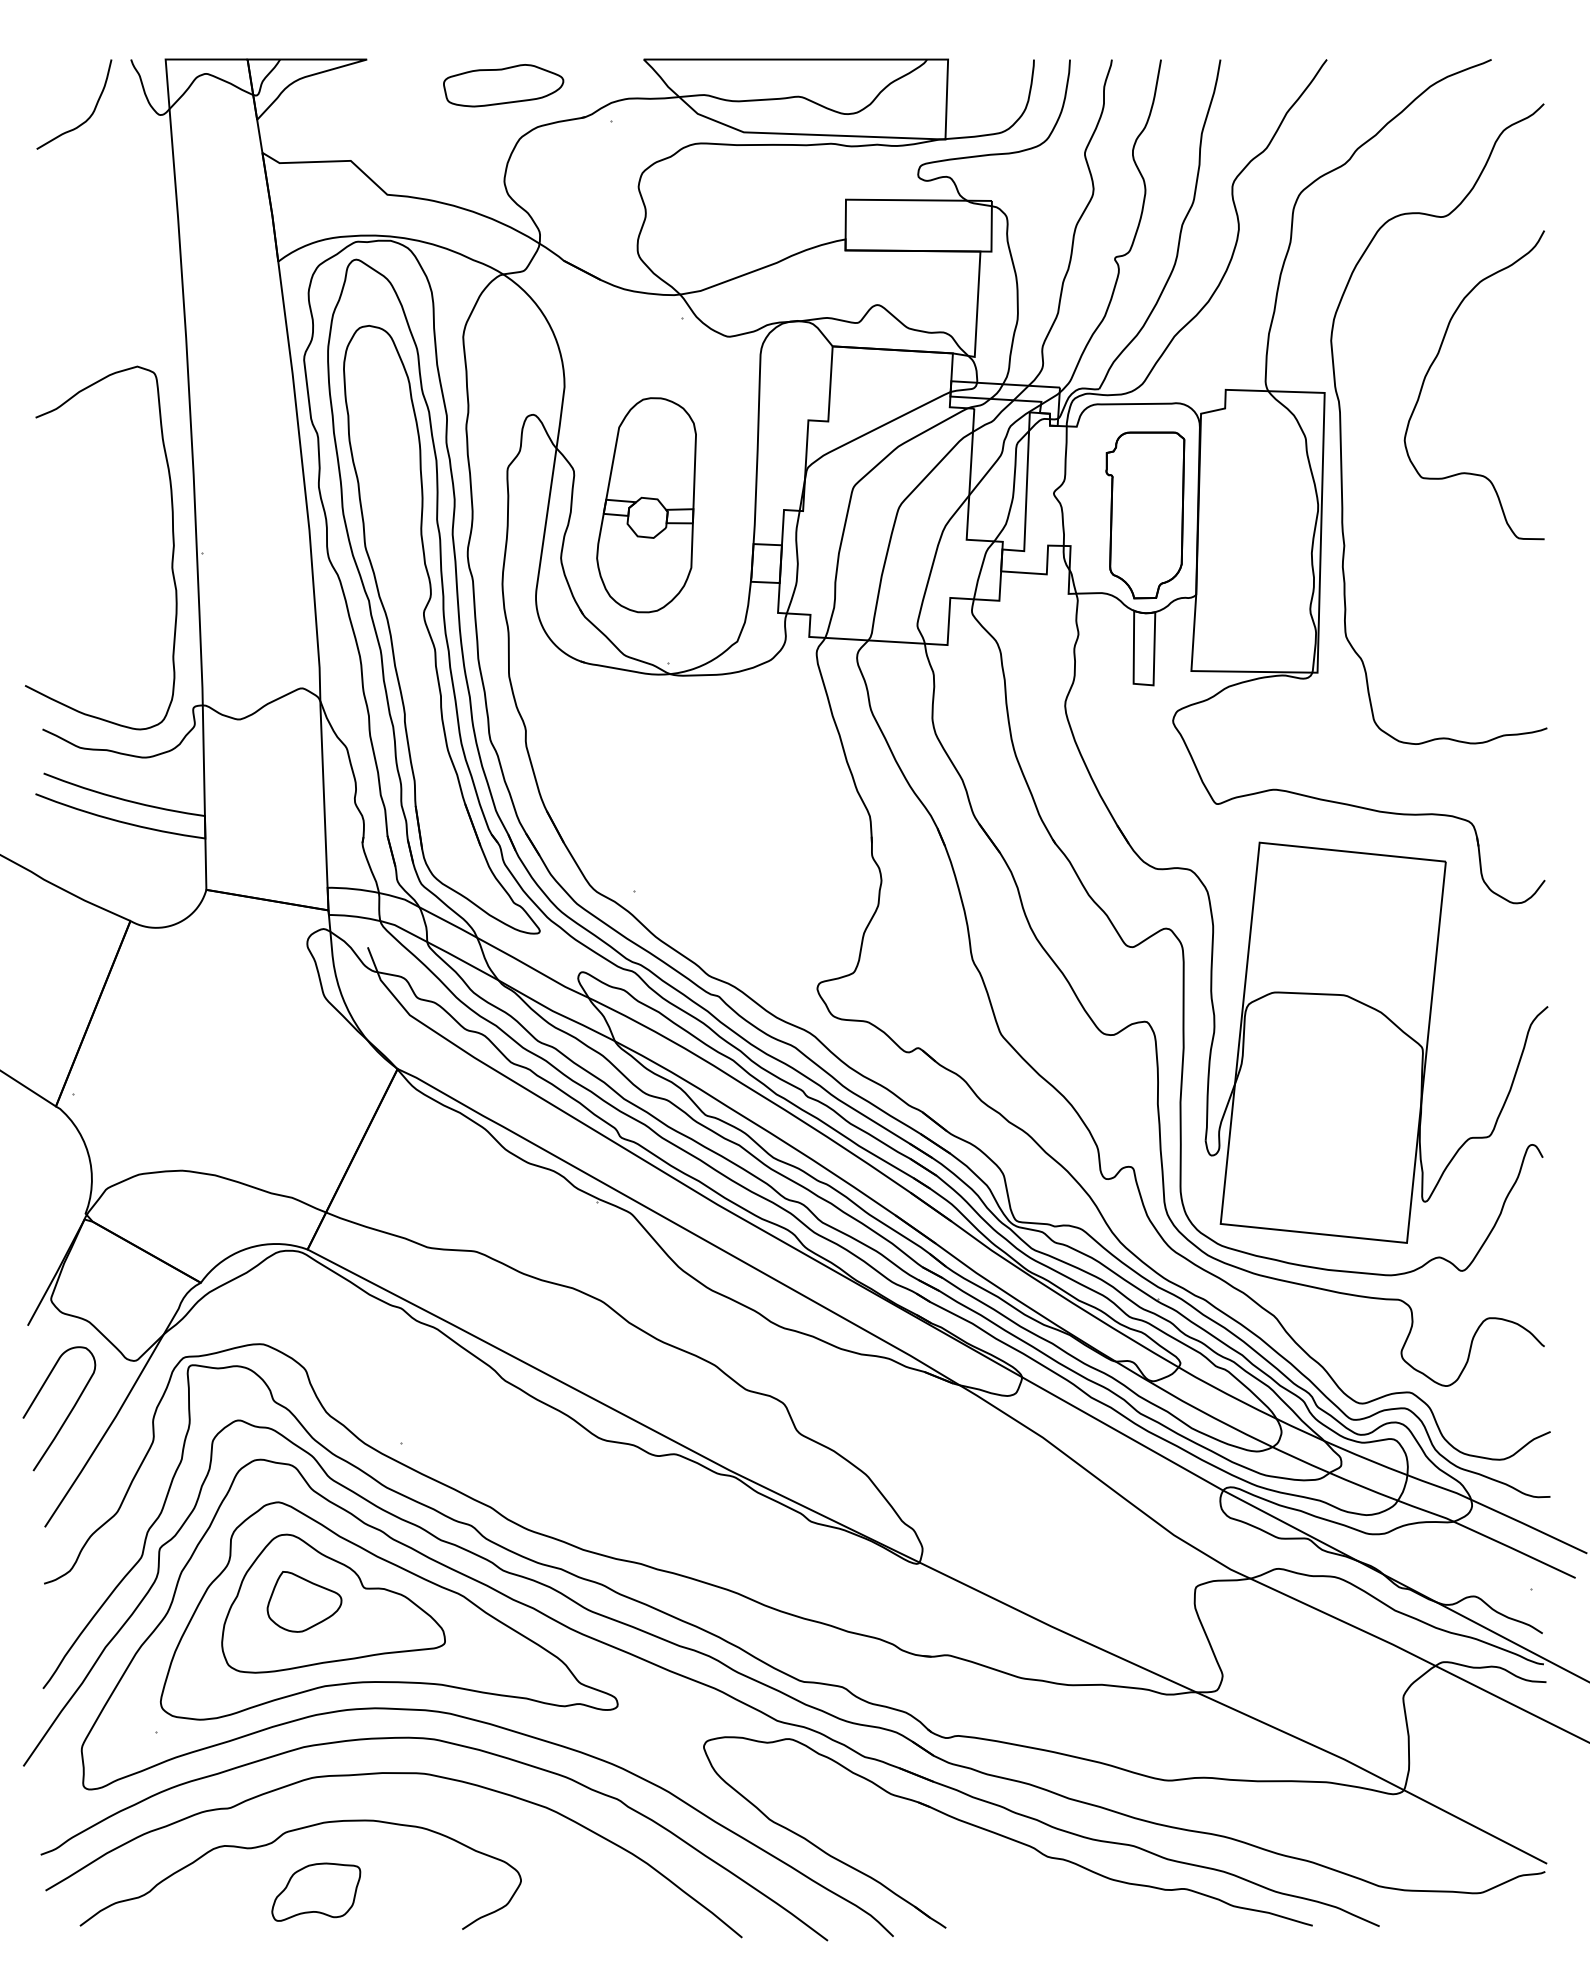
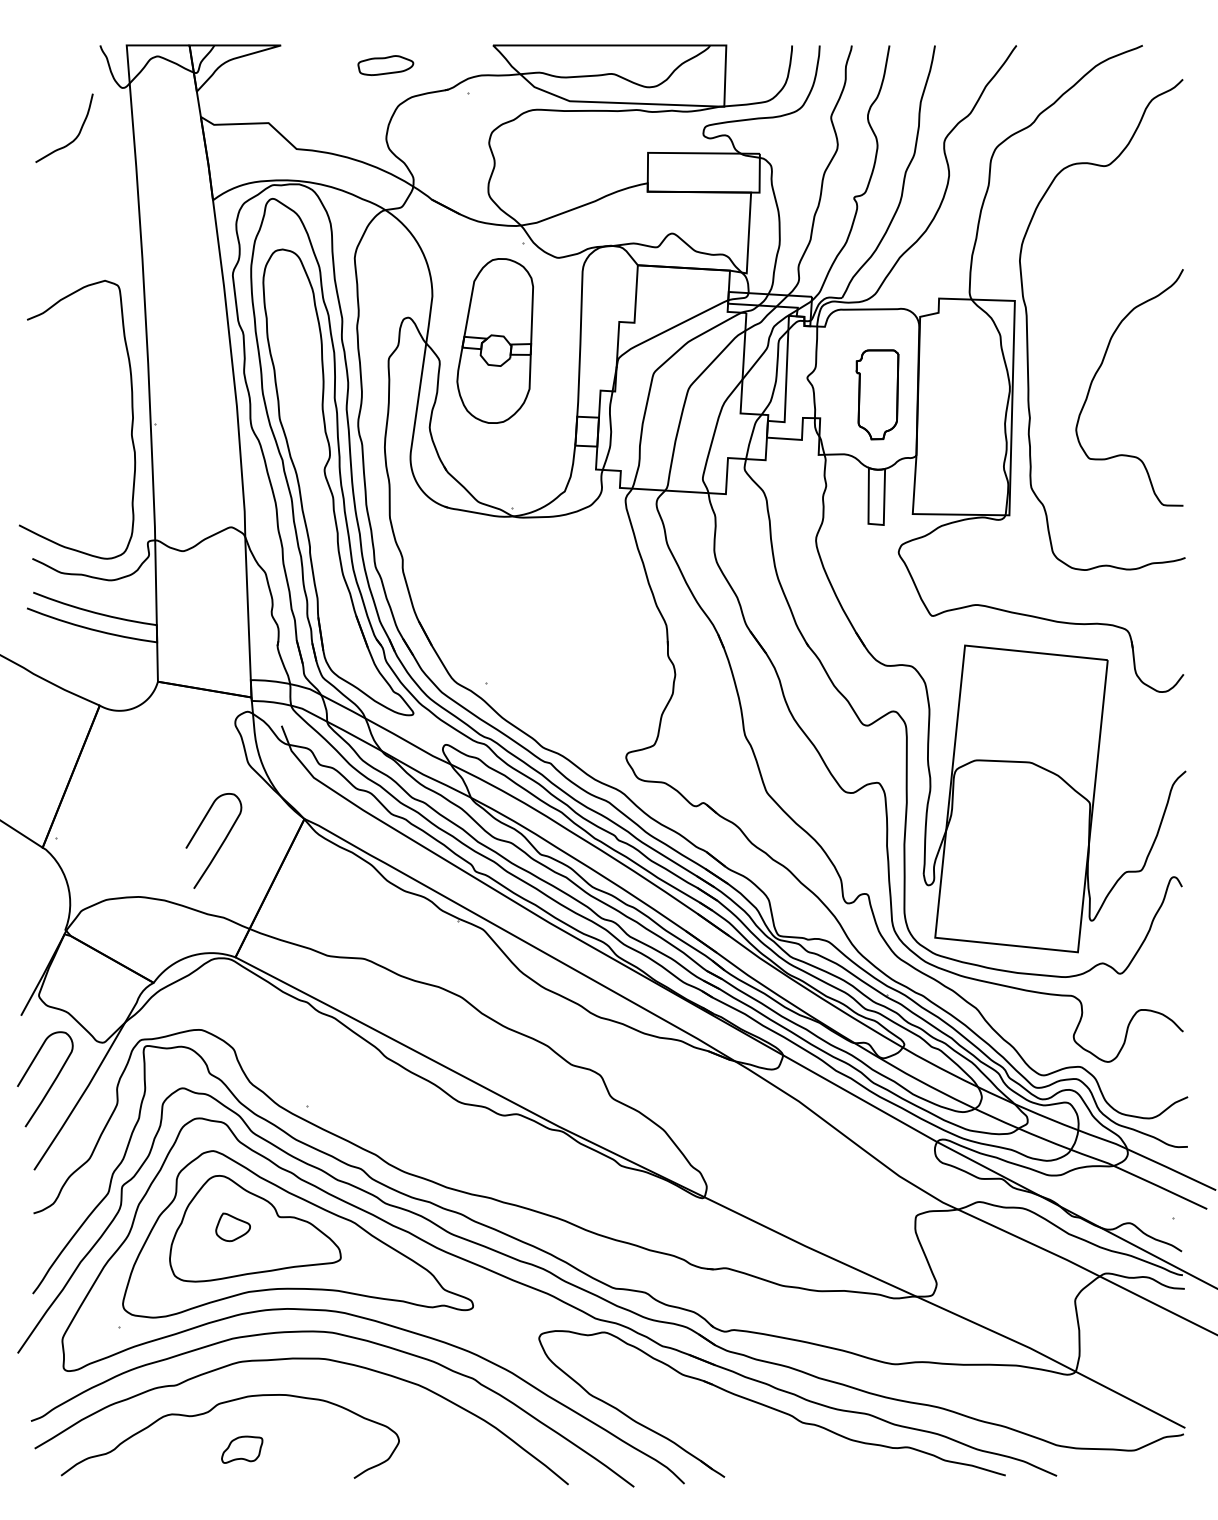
part: (503, 85) -> (385, 65), size x0.6
curve: (90, 114) -> (76, 135), moved
curve: (1435, 360) -> (1099, 368), moved
part: (646, 505) -> (495, 341), moved
part: (1145, 515) -> (877, 394), size x0.7
curve: (288, 1102) -> (220, 844), added
part: (304, 1601) -> (233, 1227), size x0.6
part: (316, 1891) -> (242, 1449), size x0.6

